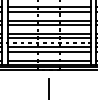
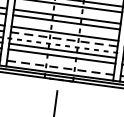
line: (49, 38) -> (64, 39), solid -> dashed
line: (49, 60) -> (60, 67), solid -> dashed

